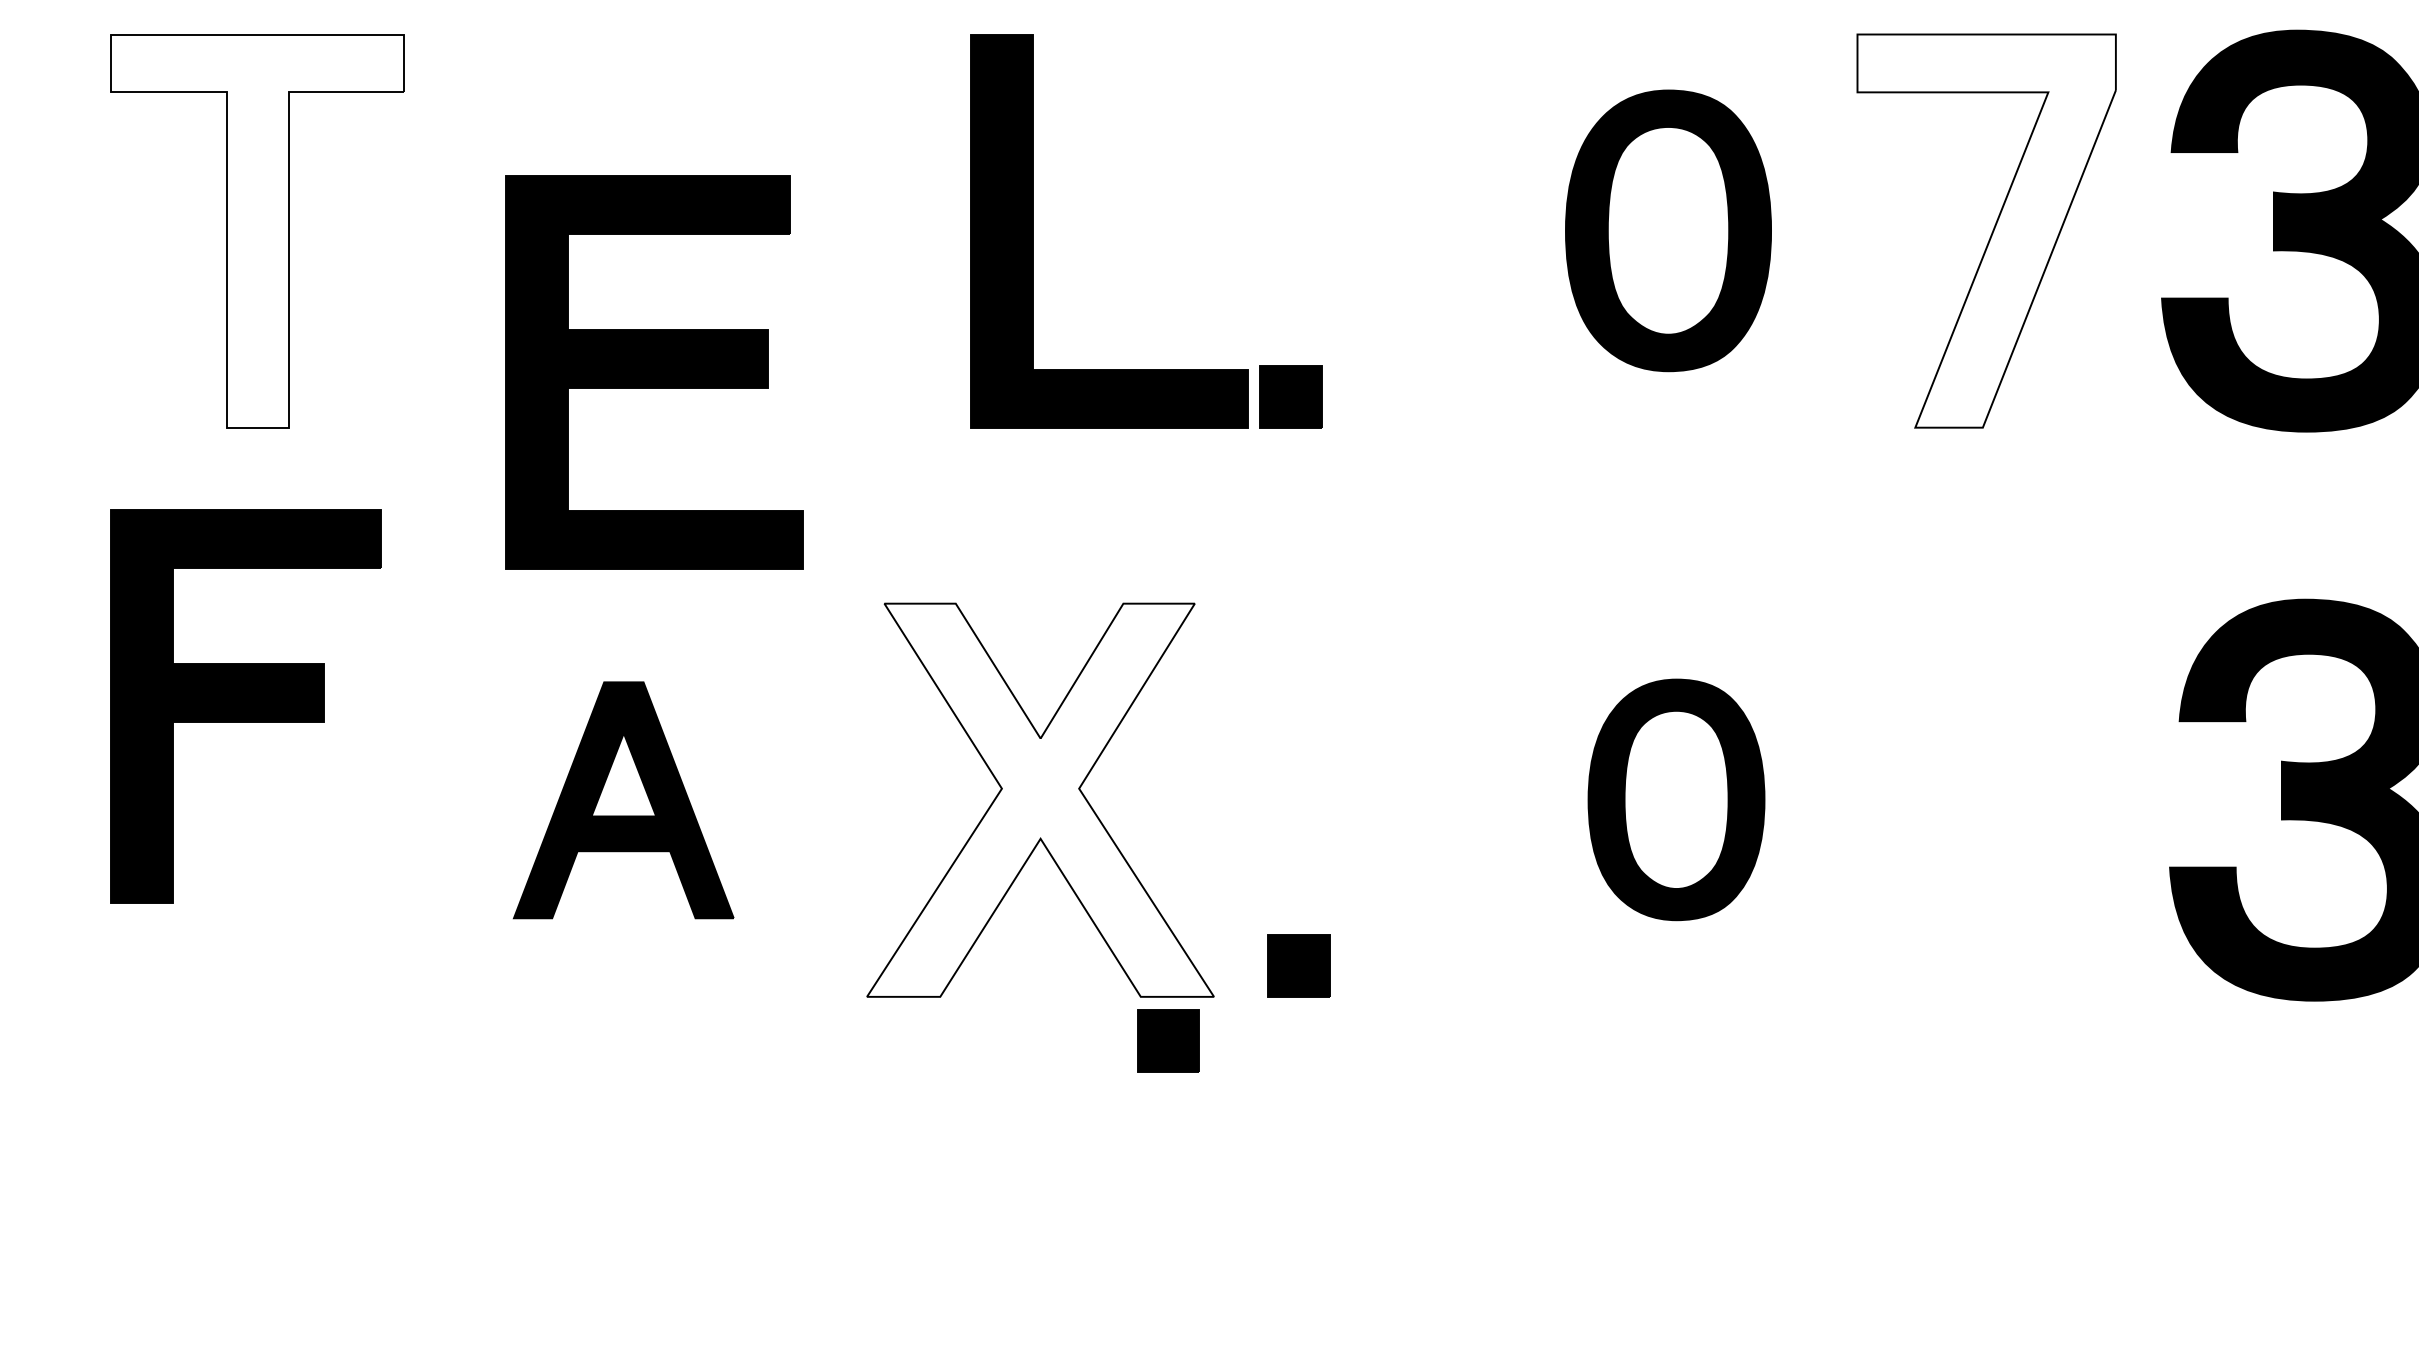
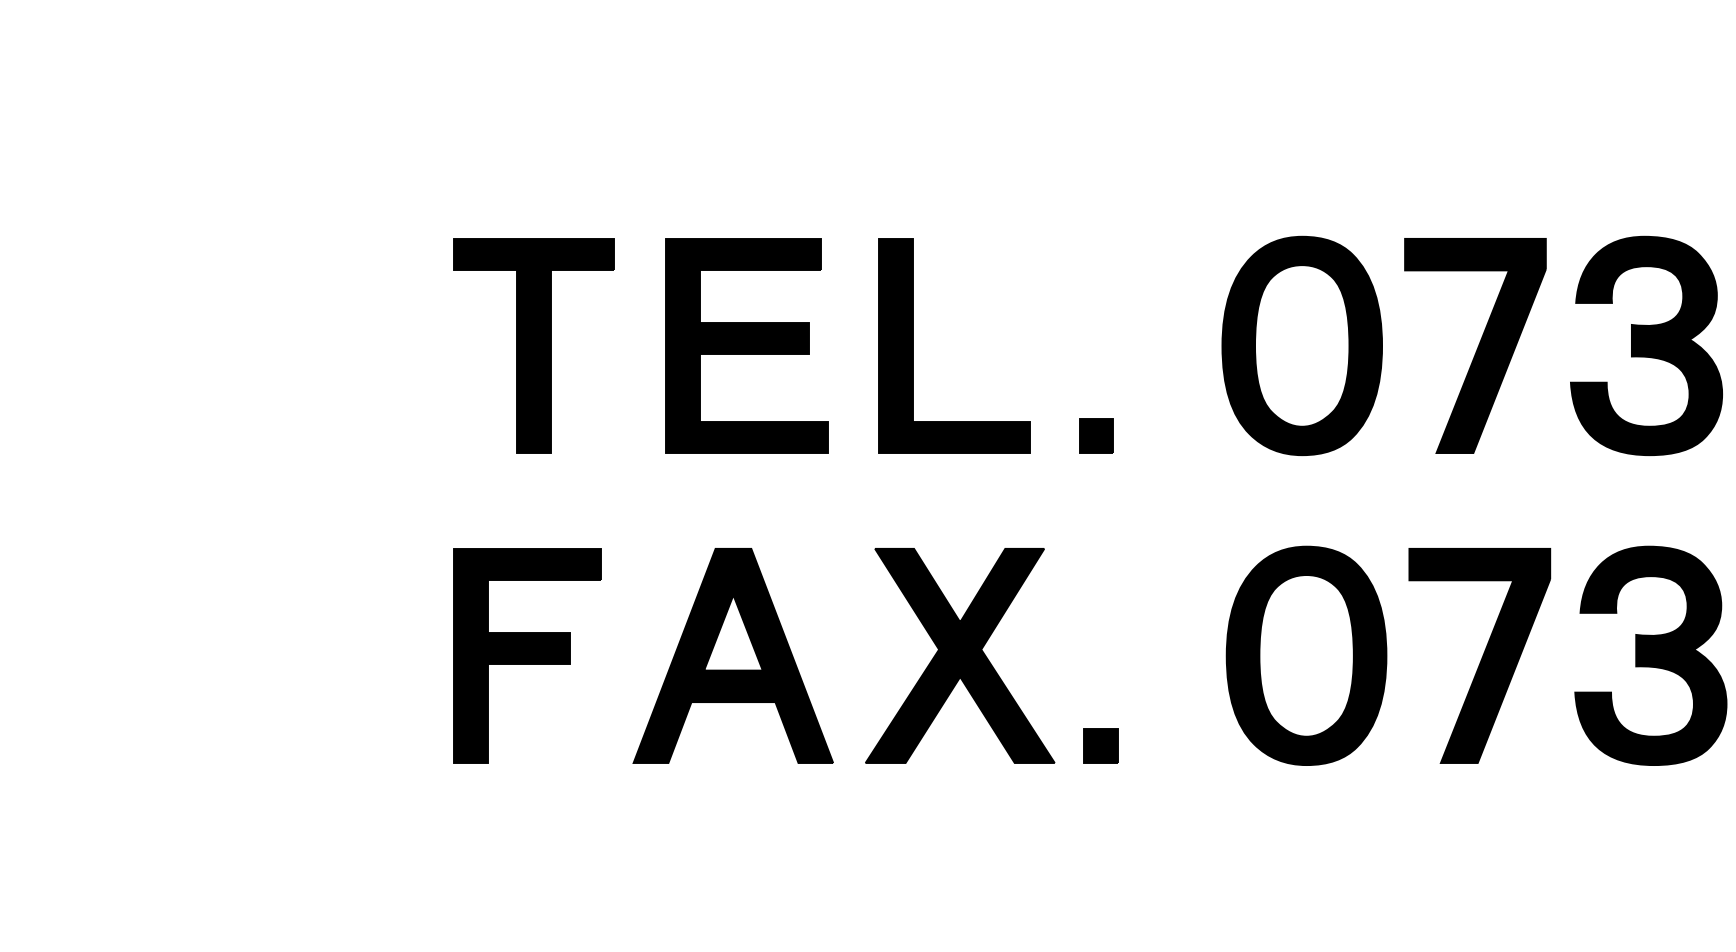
fill: (257, 230) -> (533, 345), added
part: (1033, 230) -> (913, 345), moved
part: (1667, 230) -> (1301, 345), size x1.43
fill: (1986, 230) -> (1475, 345), added
part: (653, 371) -> (746, 345), moved
part: (246, 705) -> (527, 655), moved
part: (622, 799) -> (732, 655), size x1.67
fill: (1039, 799) -> (959, 655), added
part: (1676, 799) -> (1306, 655), size x1.67
part: (1994, 799) -> (1479, 655), added
part: (1167, 1040) -> (1029, 786), removed

